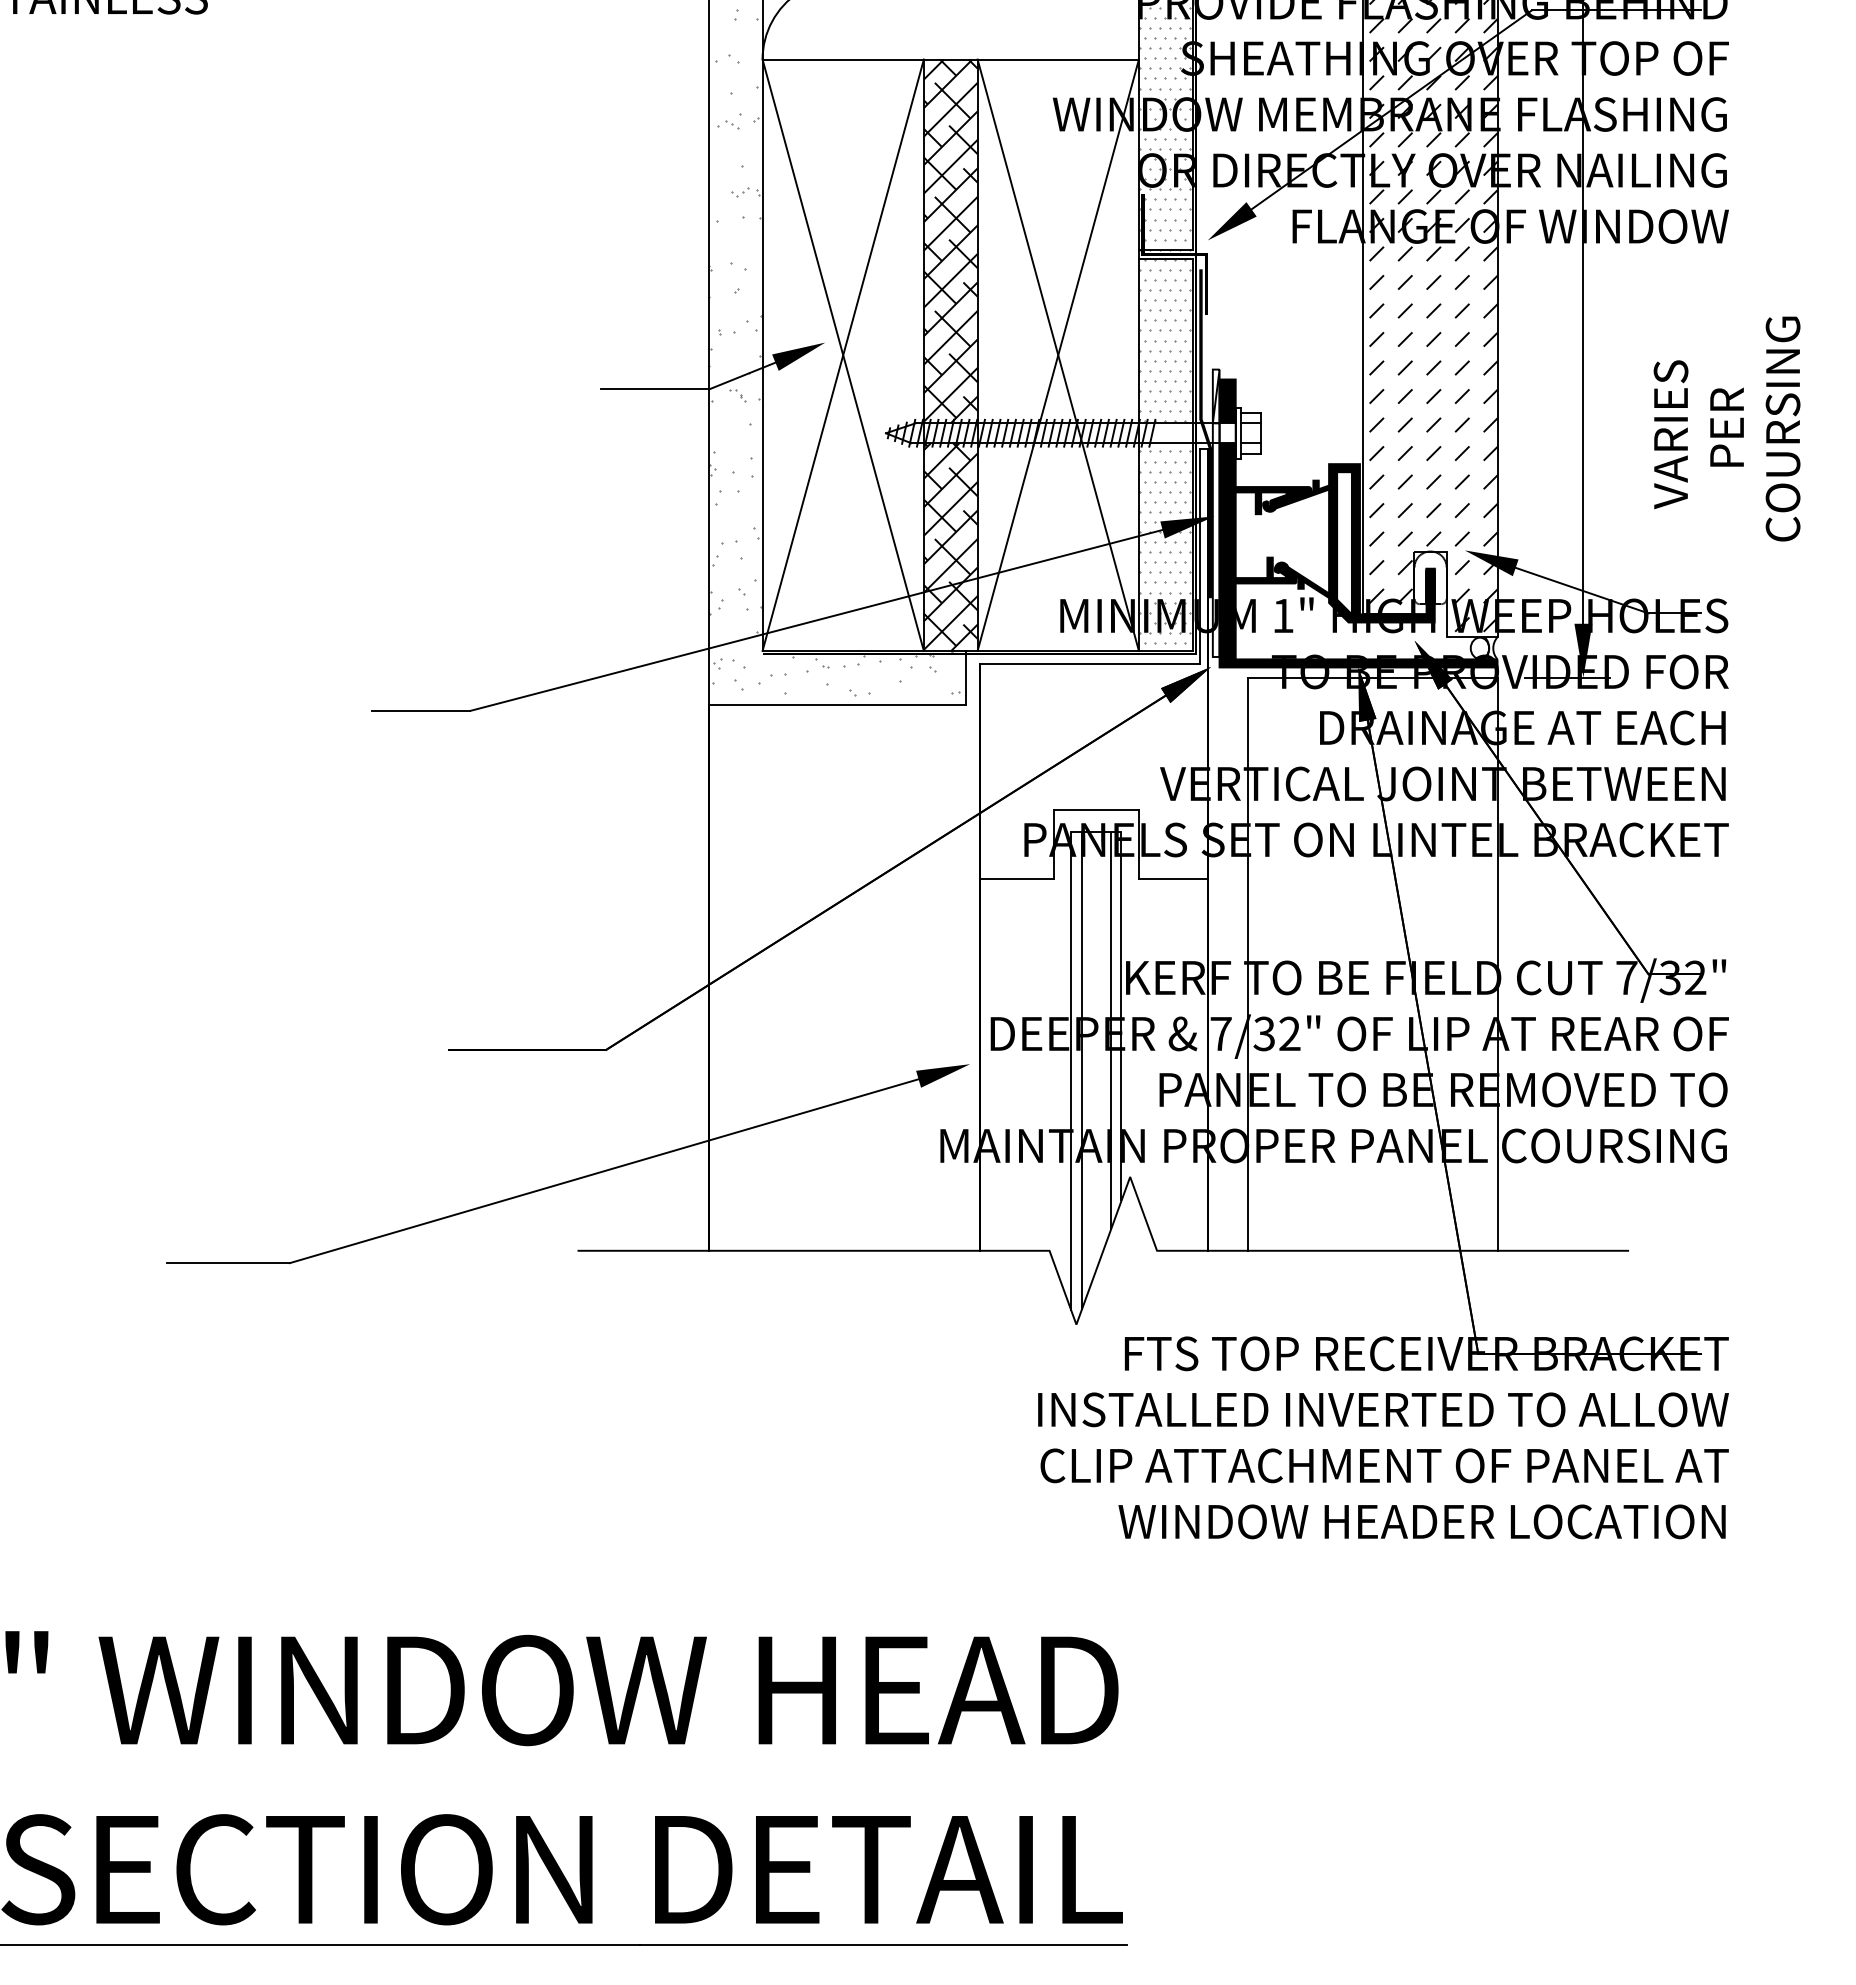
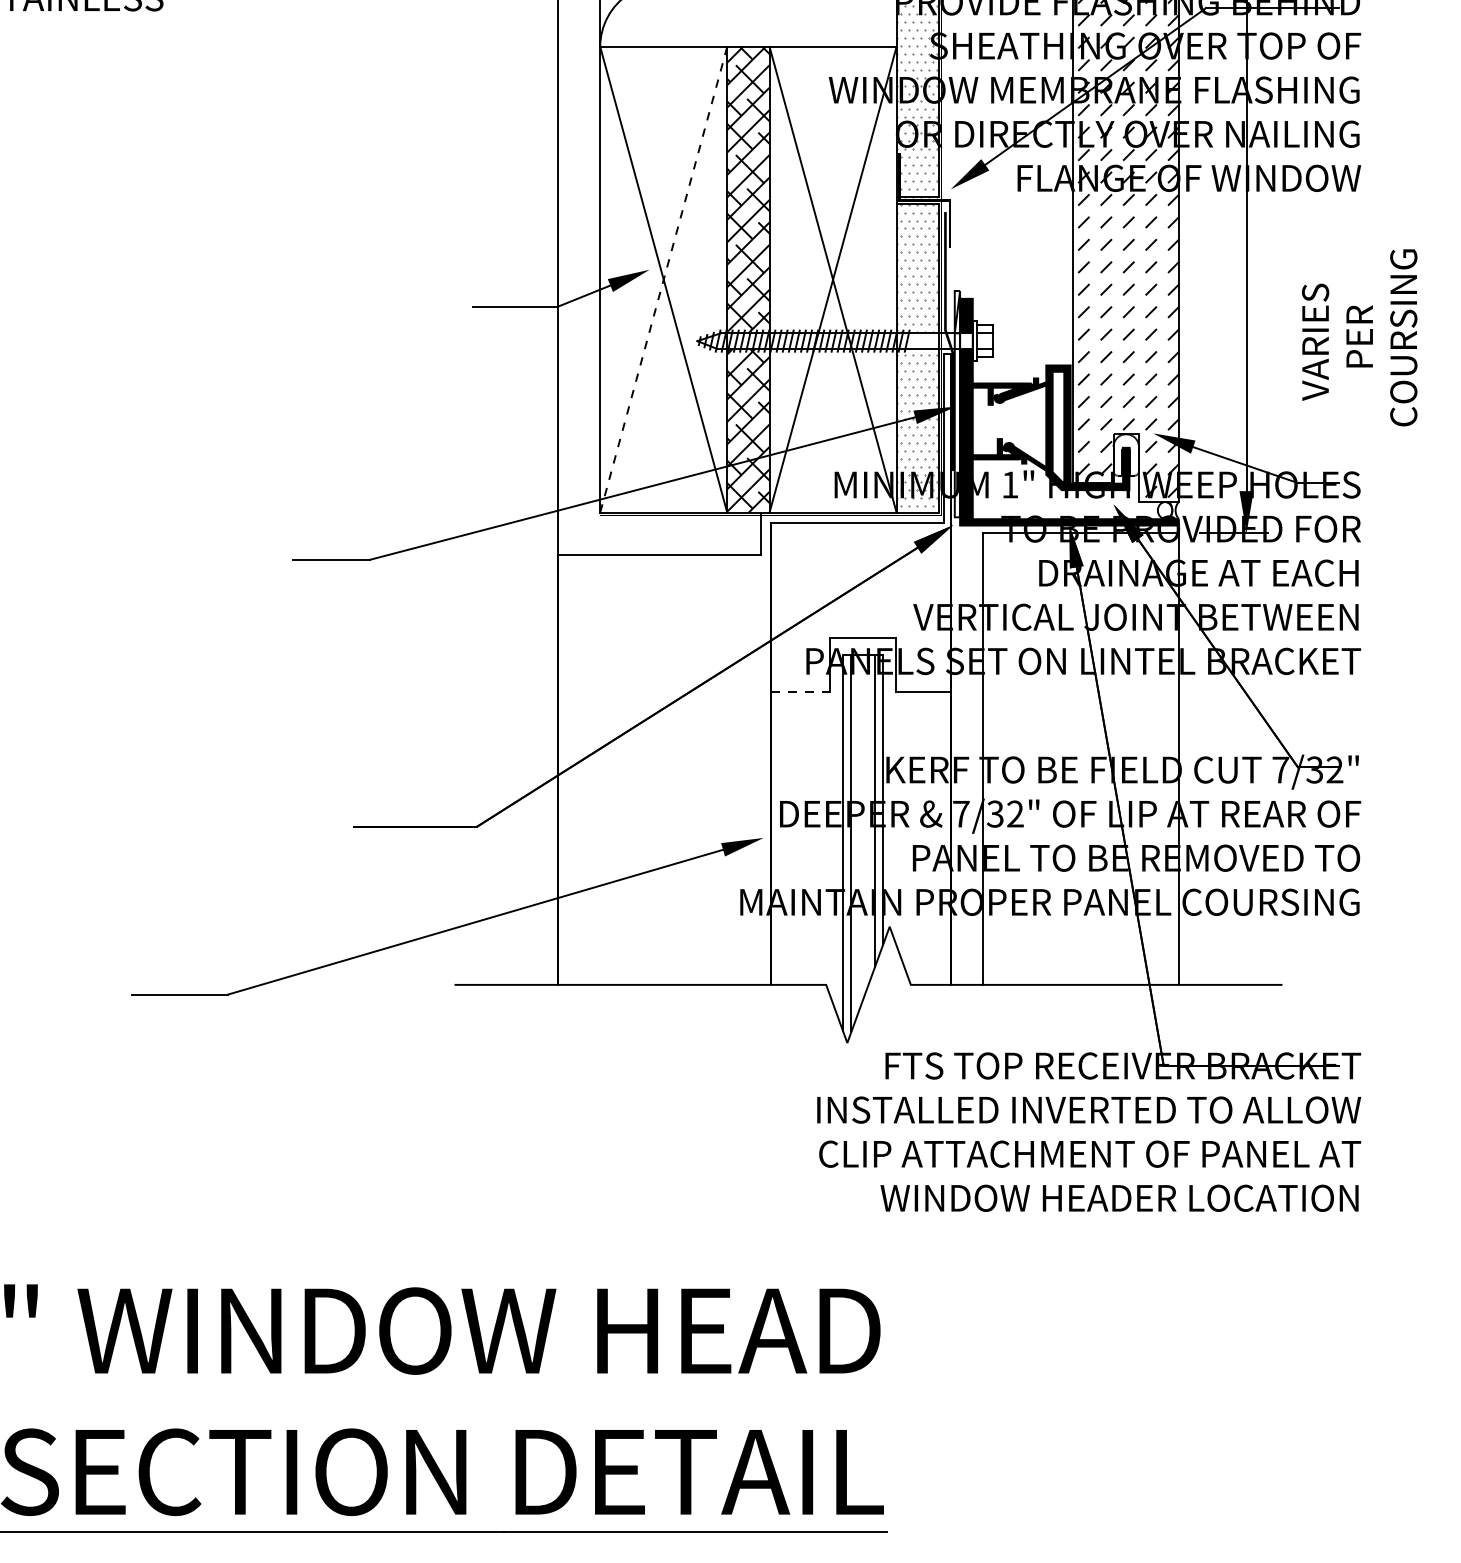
hatch: (833, 352) -> (656, 277), removed
line: (843, 355) -> (663, 279), solid -> dashed
line: (1017, 878) -> (800, 691), solid -> dashed

